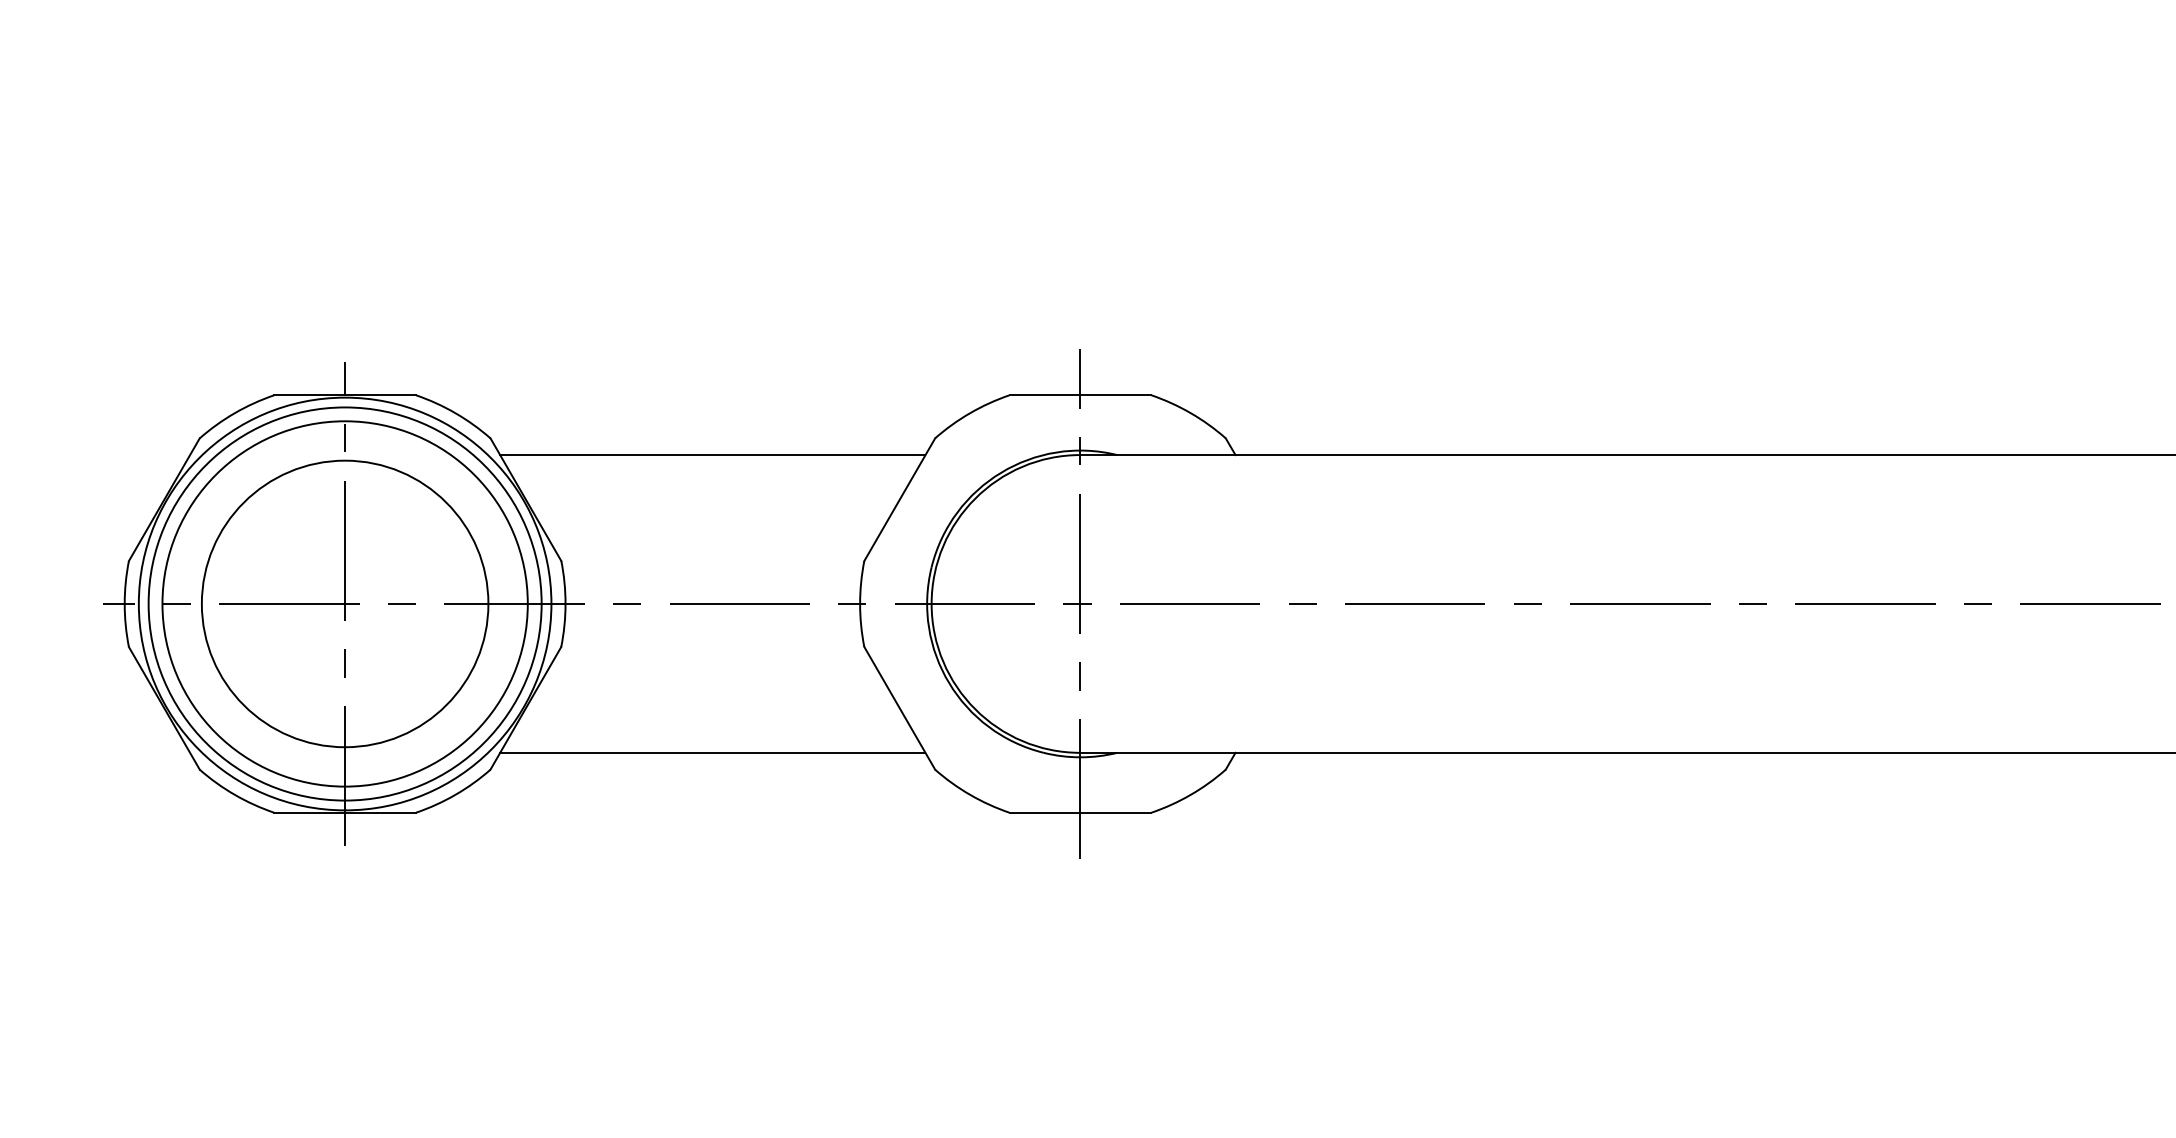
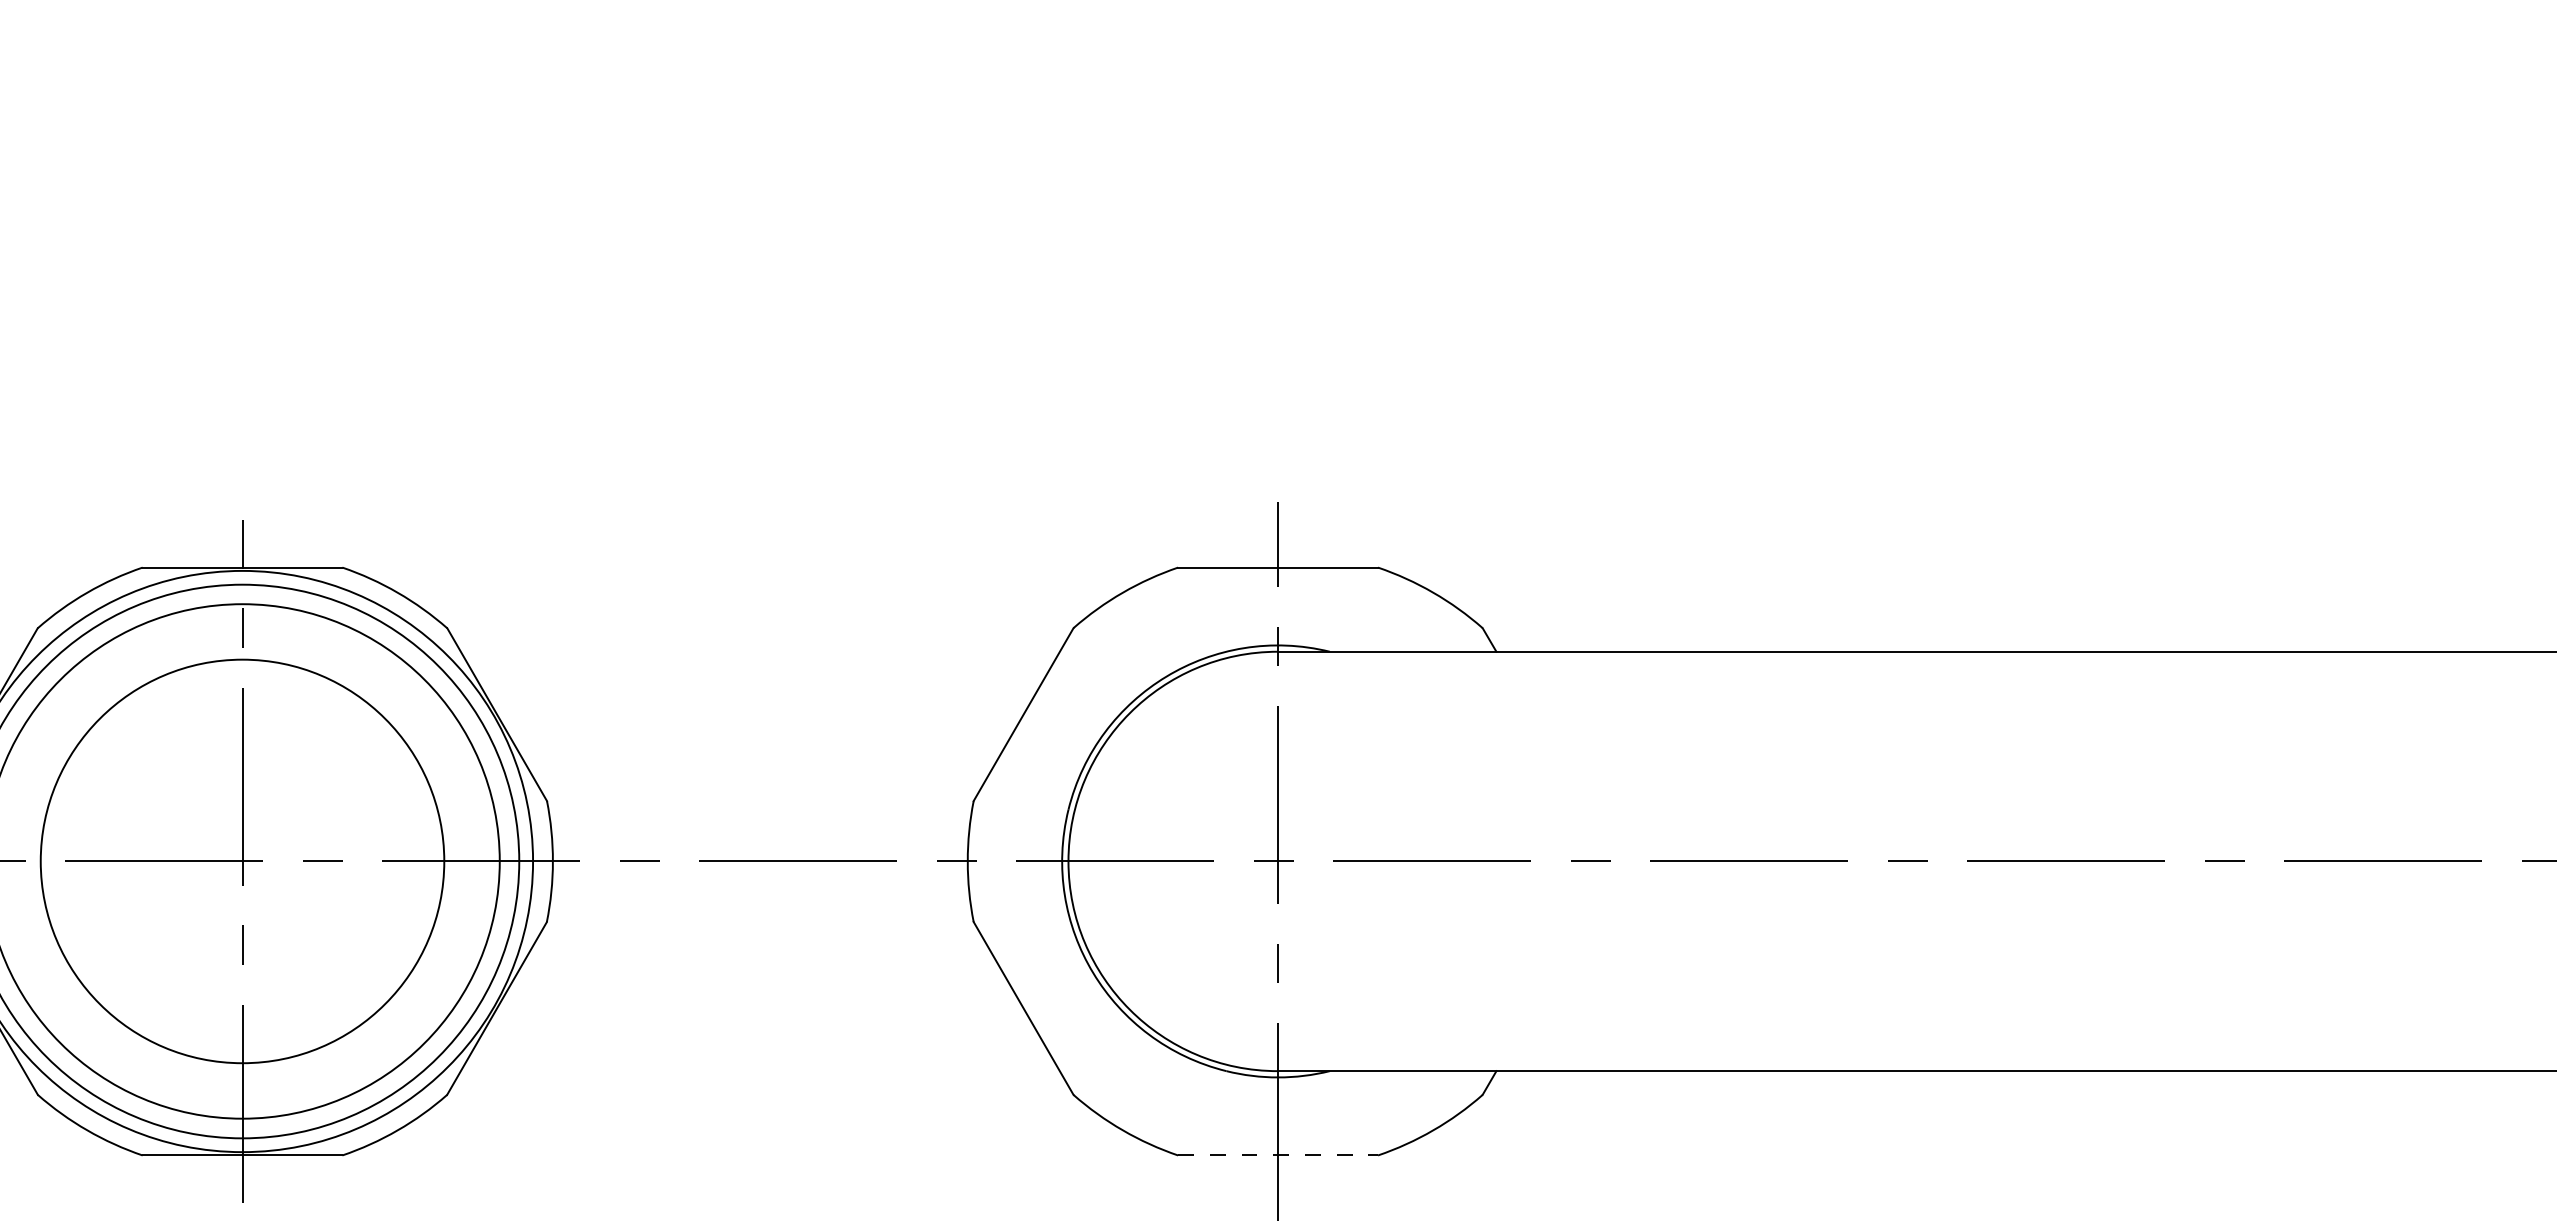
line: (712, 455) -> (759, 652), removed
line: (712, 752) -> (759, 1070), removed
line: (1080, 812) -> (1278, 1155), solid -> dashed

